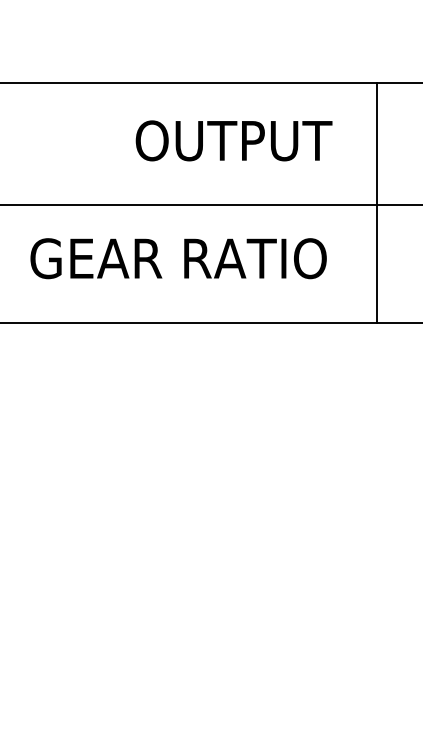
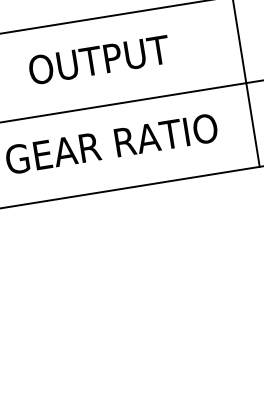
text: (233, 140) -> (98, 59), moved

